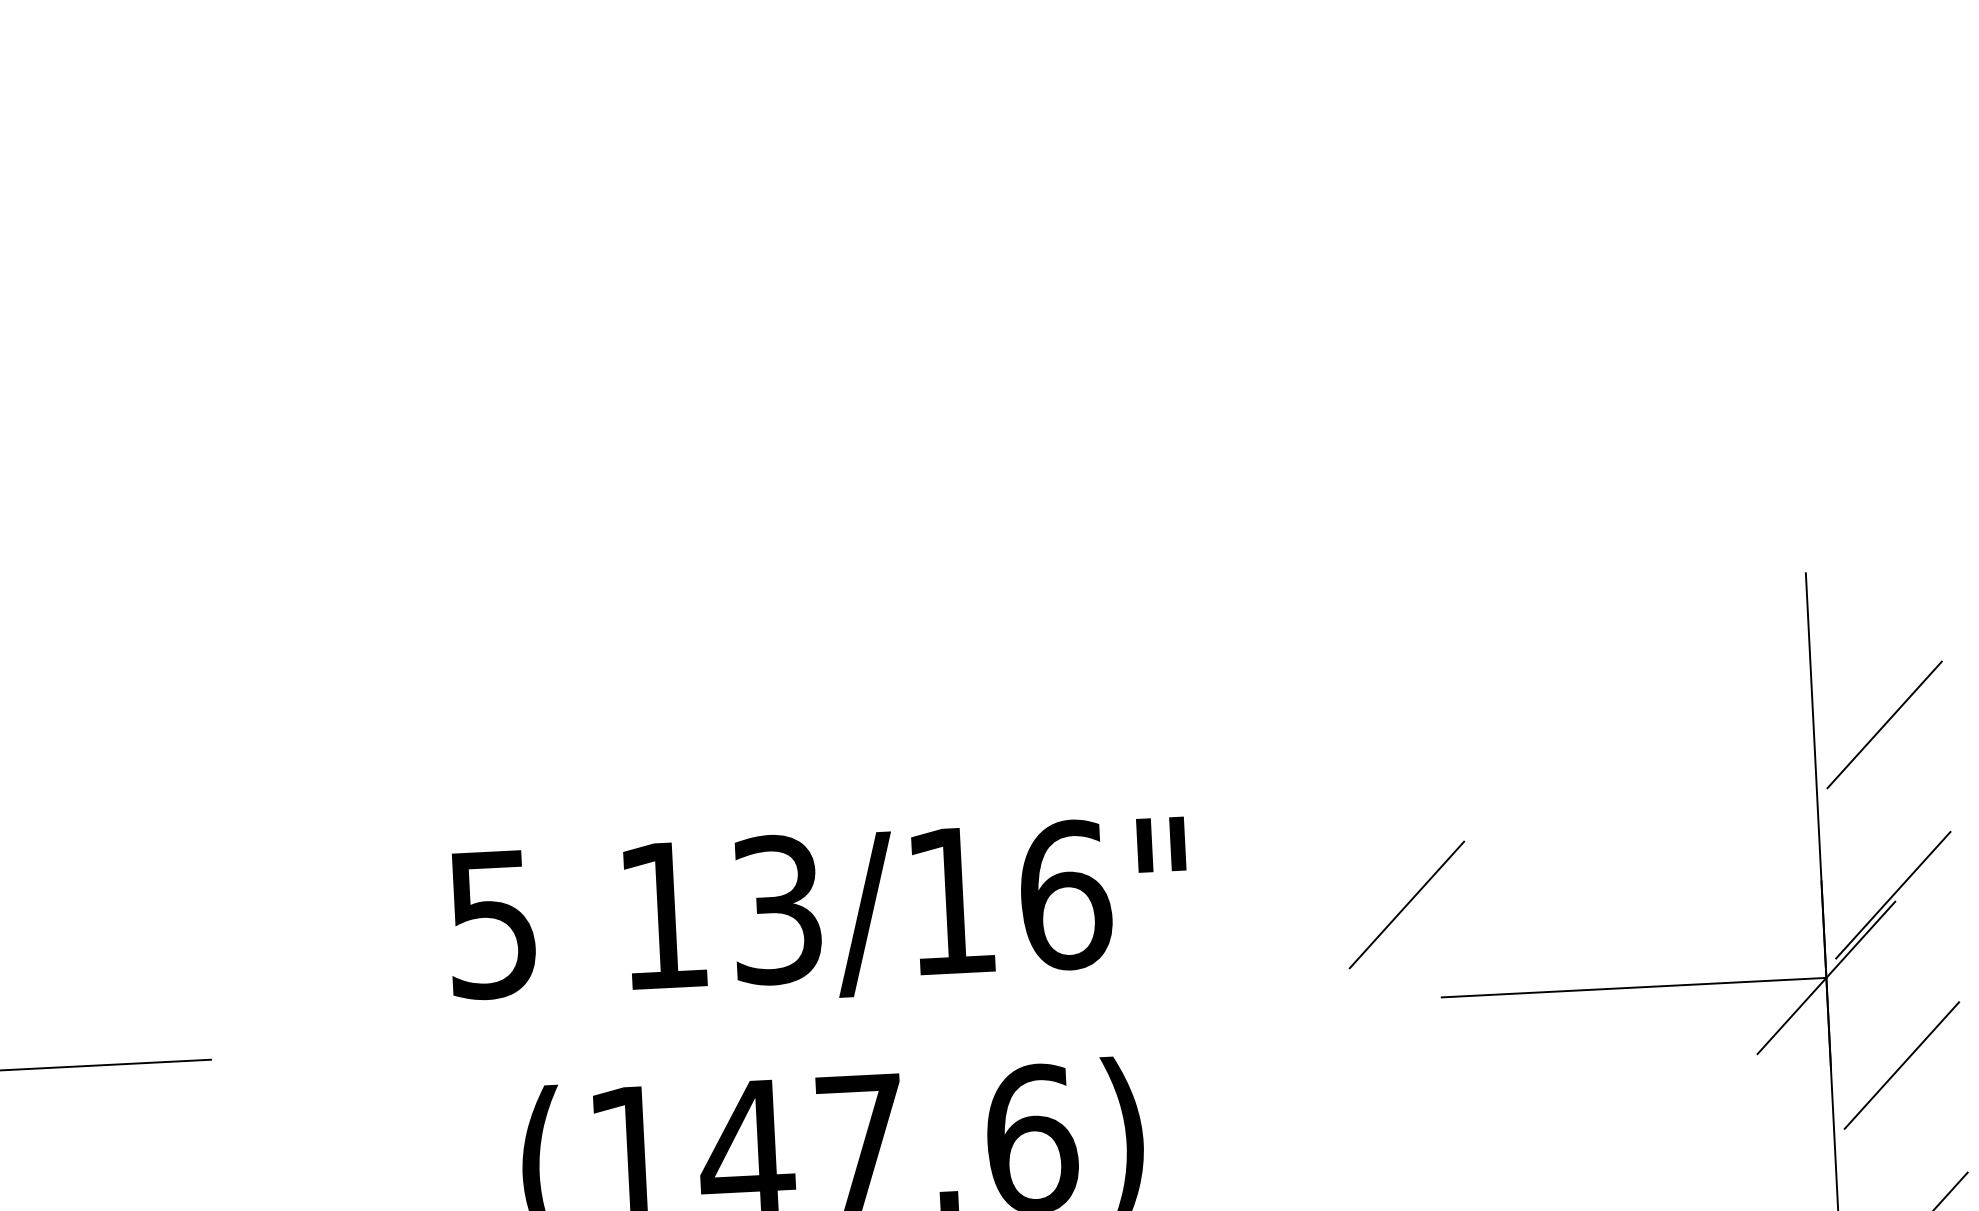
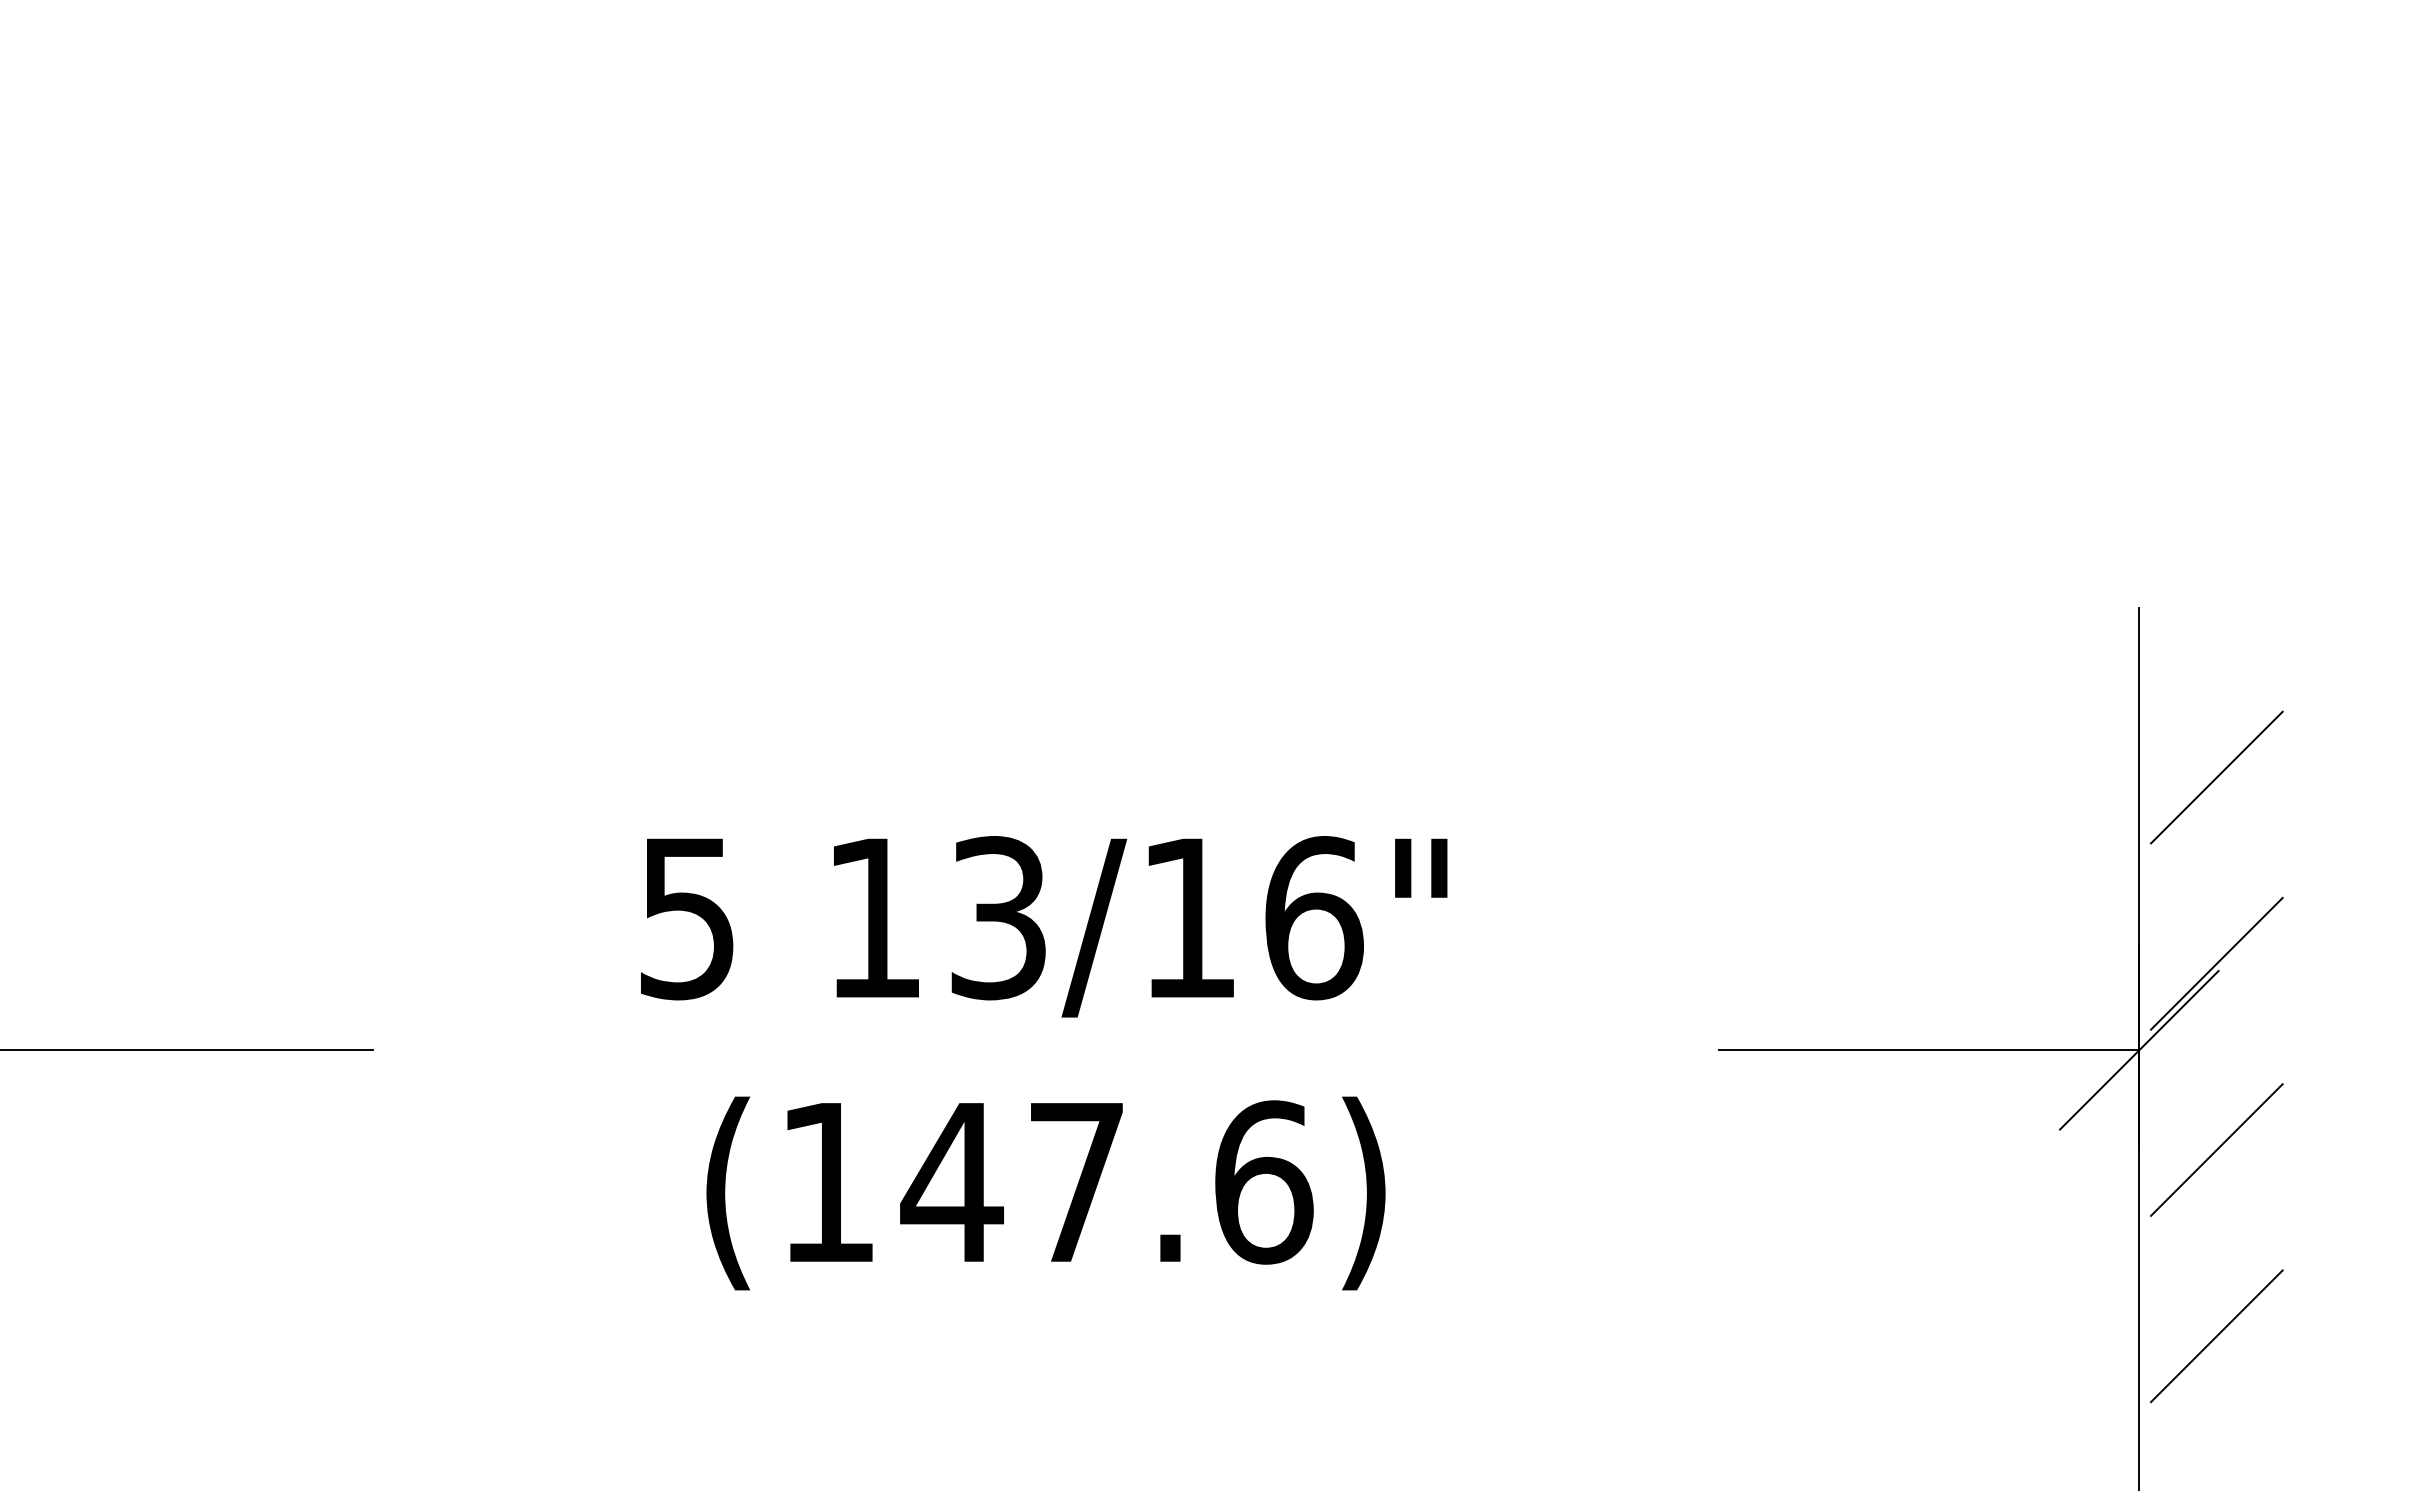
line: (1406, 904) -> (1685, 947), removed

